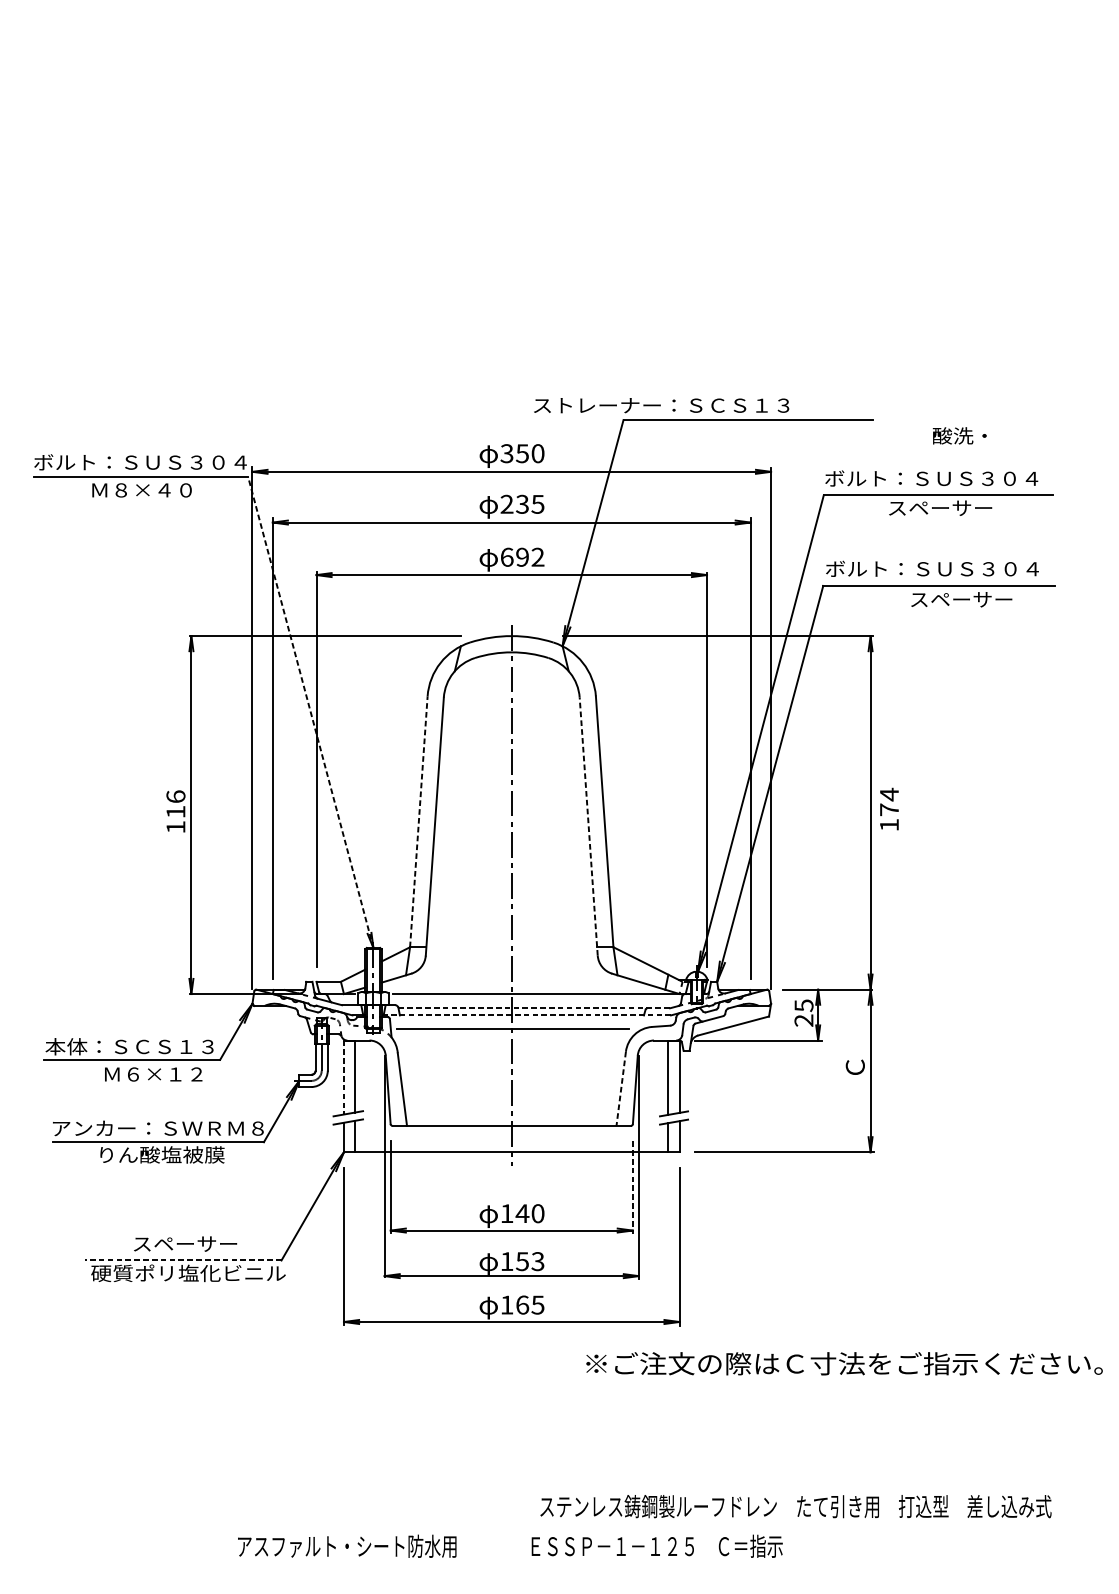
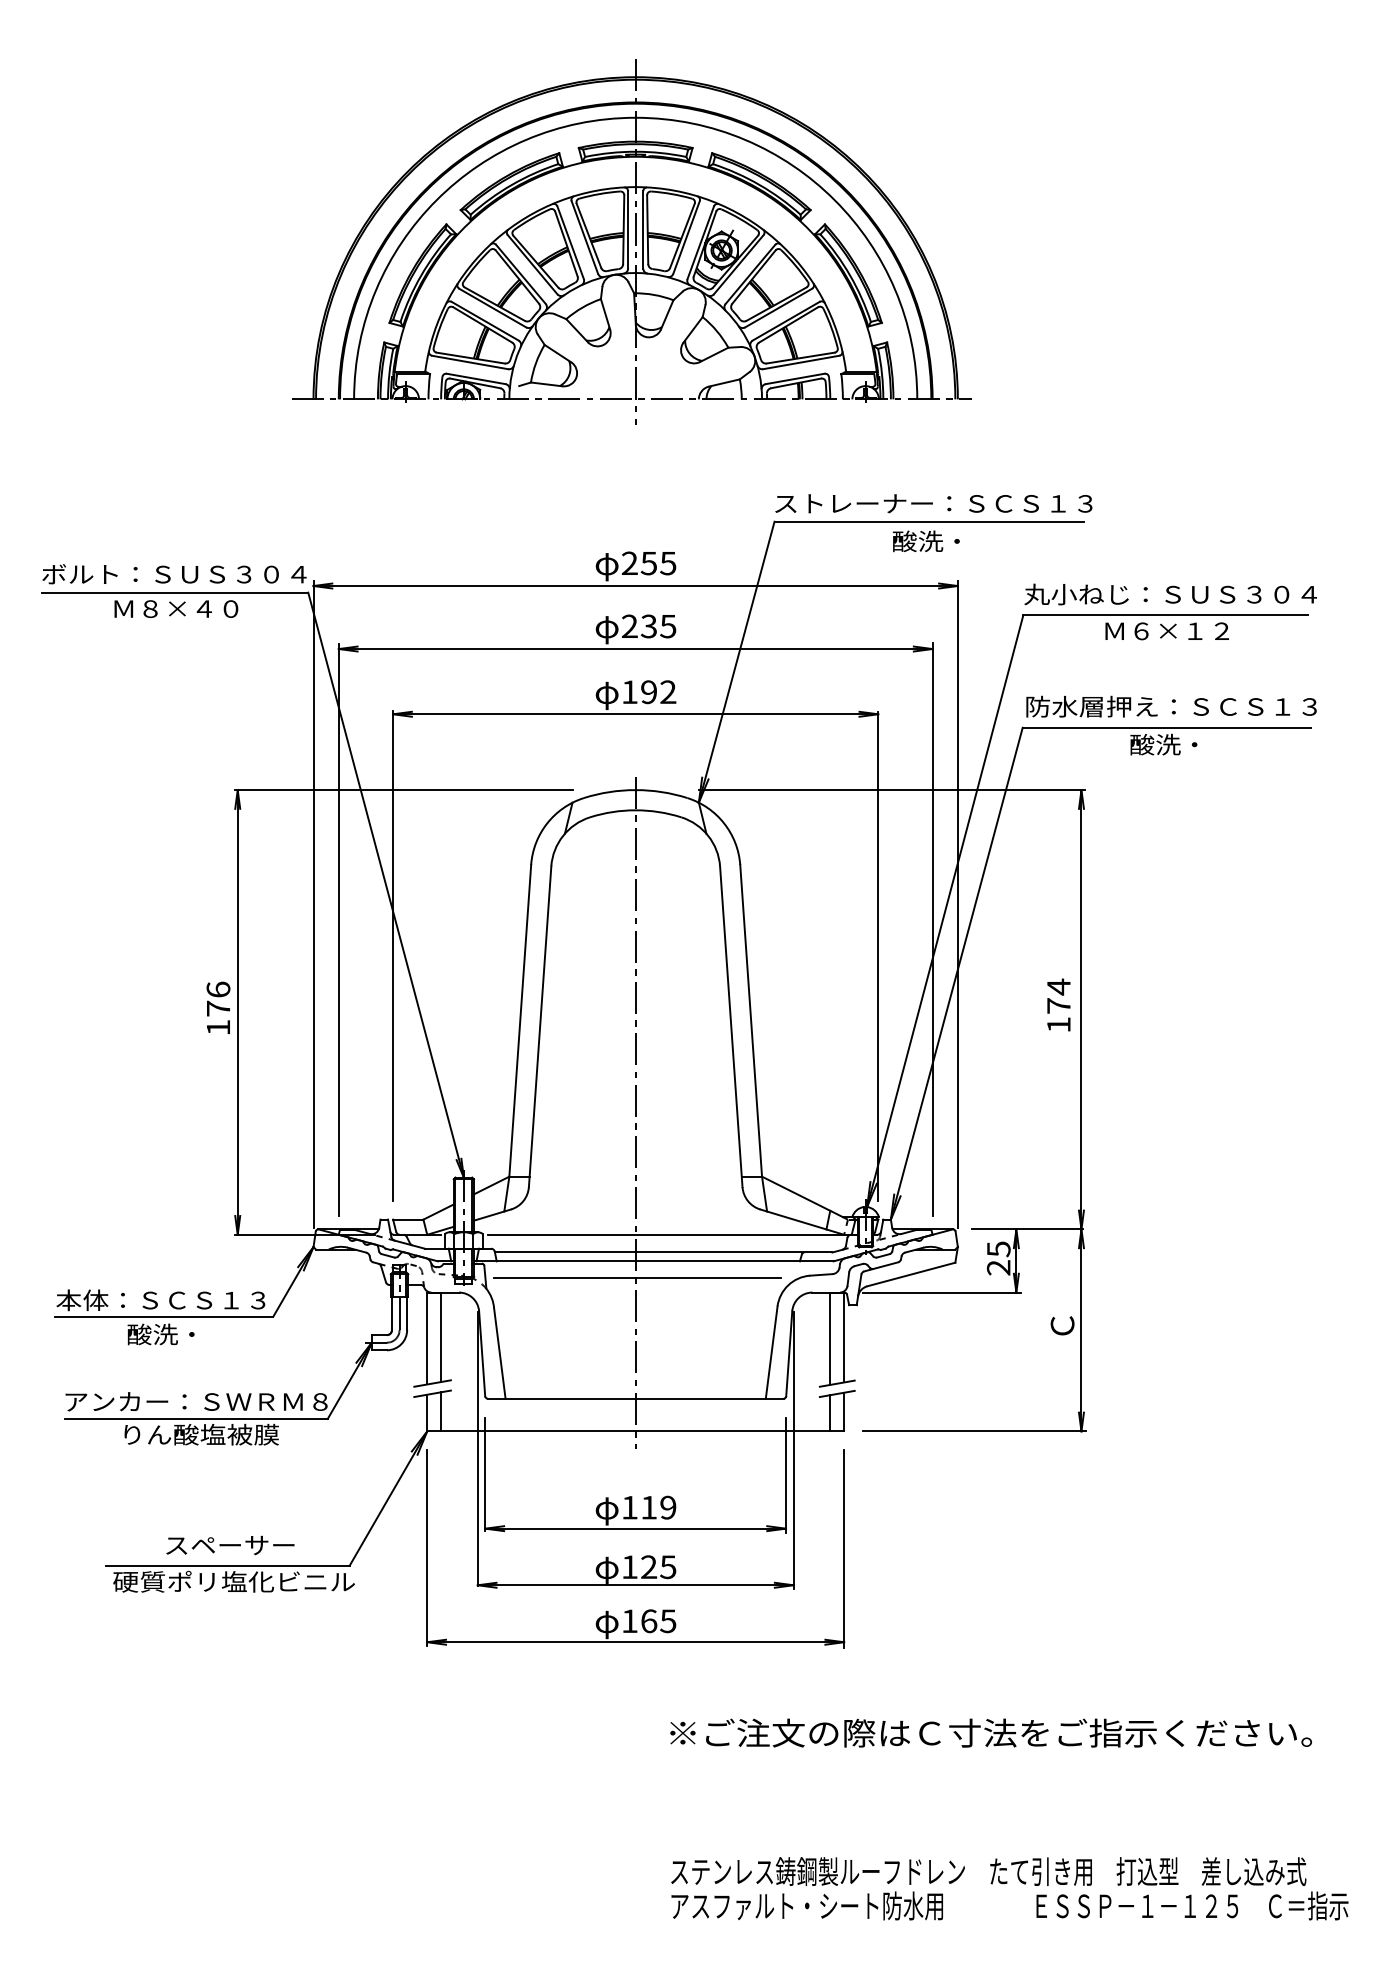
part: (508, 194) -> (631, 241), added
text: (661, 405) -> (933, 503), moved
text: (959, 436) -> (925, 541), moved
text: (522, 453) -> (648, 563), 350 -> 255
text: (942, 478) -> (1170, 594), ボルト：ＳＵＳ３０４ -> 丸小ねじ：ＳＵＳ３０４
text: (940, 507) -> (1168, 630), スペーサー -> Ｍ６×１２
text: (507, 557) -> (630, 692), 692 -> 192
text: (943, 568) -> (1171, 706), ボルト：ＳＵＳ３０４ -> 防水層押え：ＳＣＳ１３
text: (960, 599) -> (1193, 744), スペーサー -> 酸洗・
line: (311, 712) -> (386, 885), dashed -> solid
text: (889, 808) -> (1058, 1004), moved
text: (175, 811) -> (218, 1008), 116 -> 176
line: (419, 821) -> (520, 1020), dashed -> solid
line: (588, 826) -> (731, 1026), dashed -> solid
line: (534, 1008) -> (663, 1252), dashed -> solid
line: (526, 1015) -> (653, 1261), dashed -> solid
text: (152, 1074) -> (189, 1334), Ｍ６×１２ -> 酸洗・
line: (344, 1077) -> (427, 1338), dashed -> solid
line: (621, 1089) -> (771, 1353), dashed -> solid
line: (633, 1187) -> (786, 1475), dashed -> solid
text: (530, 1213) -> (658, 1507), 140 -> 119
line: (183, 1260) -> (227, 1565), dashed -> solid
text: (530, 1261) -> (658, 1567), 153 -> 125
text: (844, 1363) -> (990, 1732), moved
text: (509, 1545) -> (1009, 1905), moved

